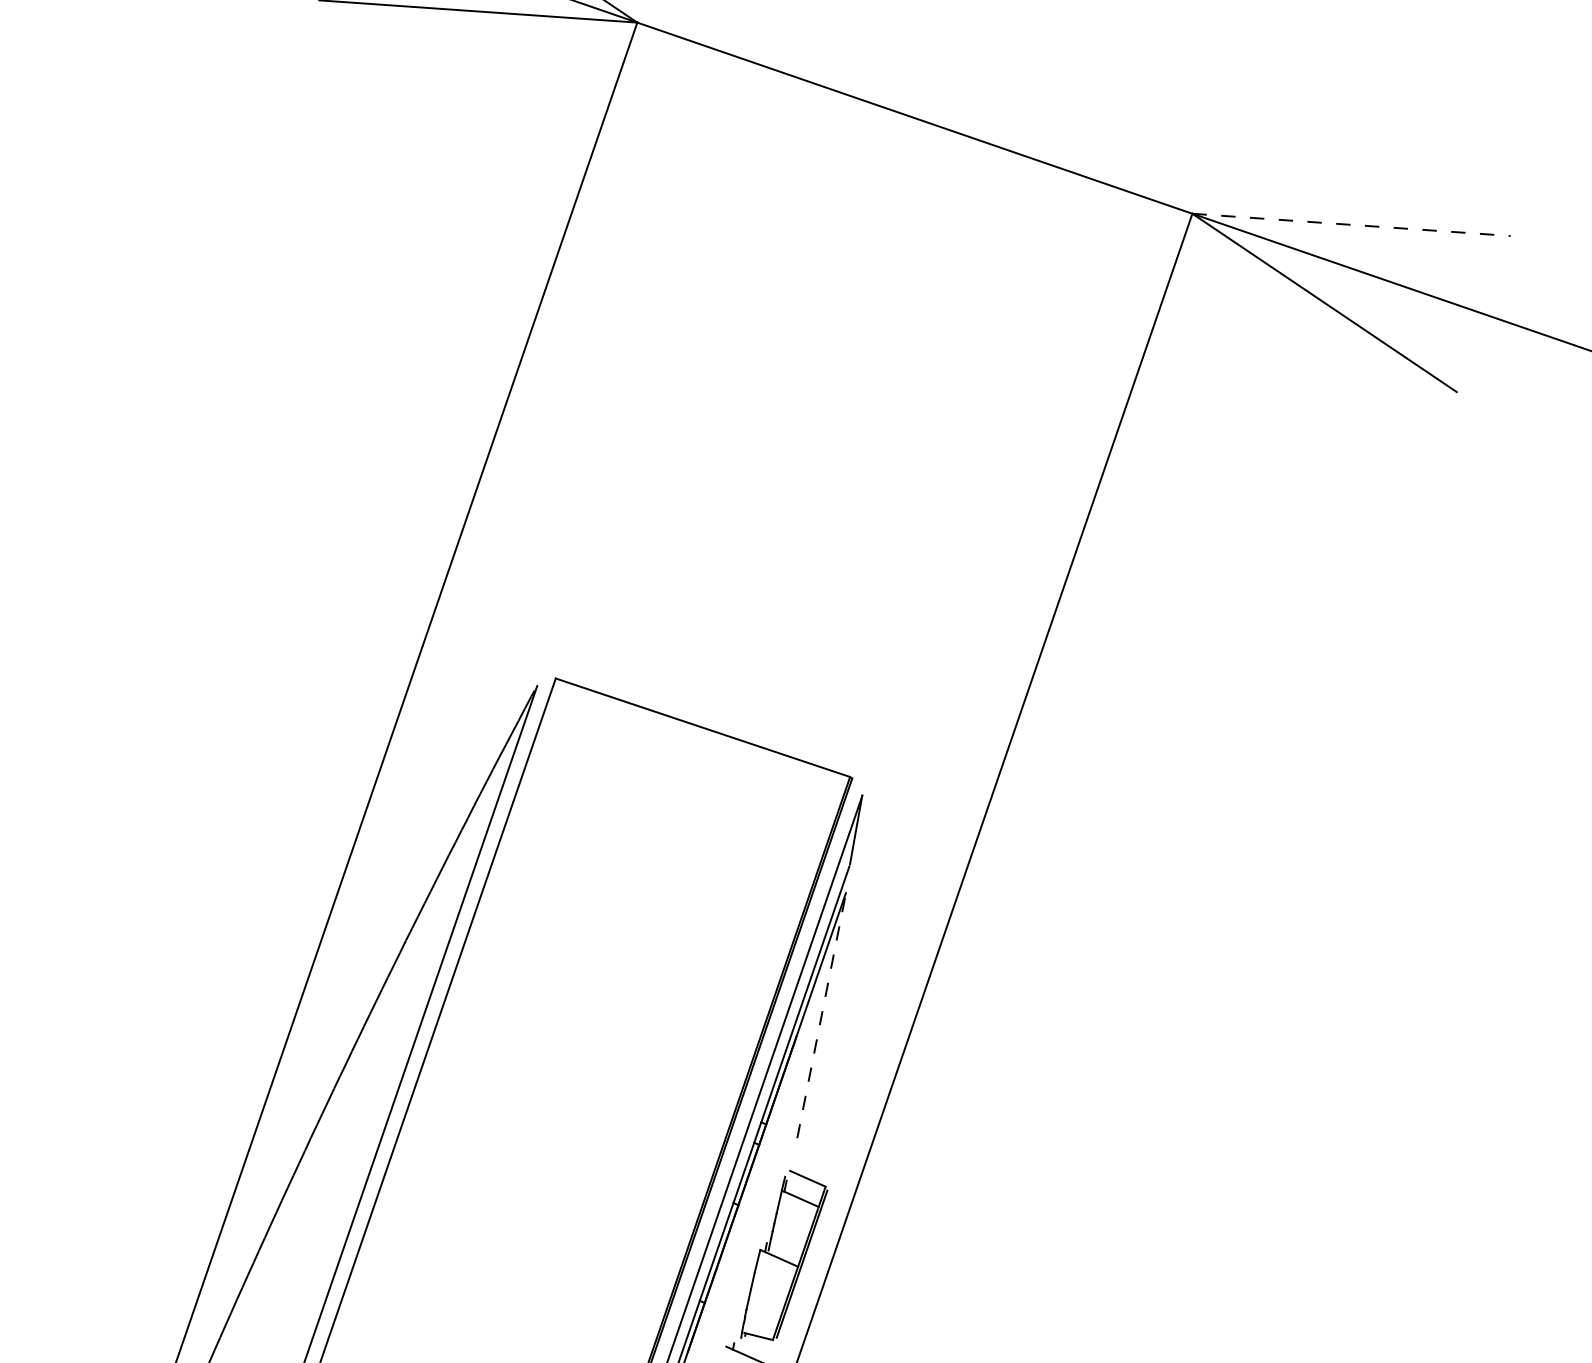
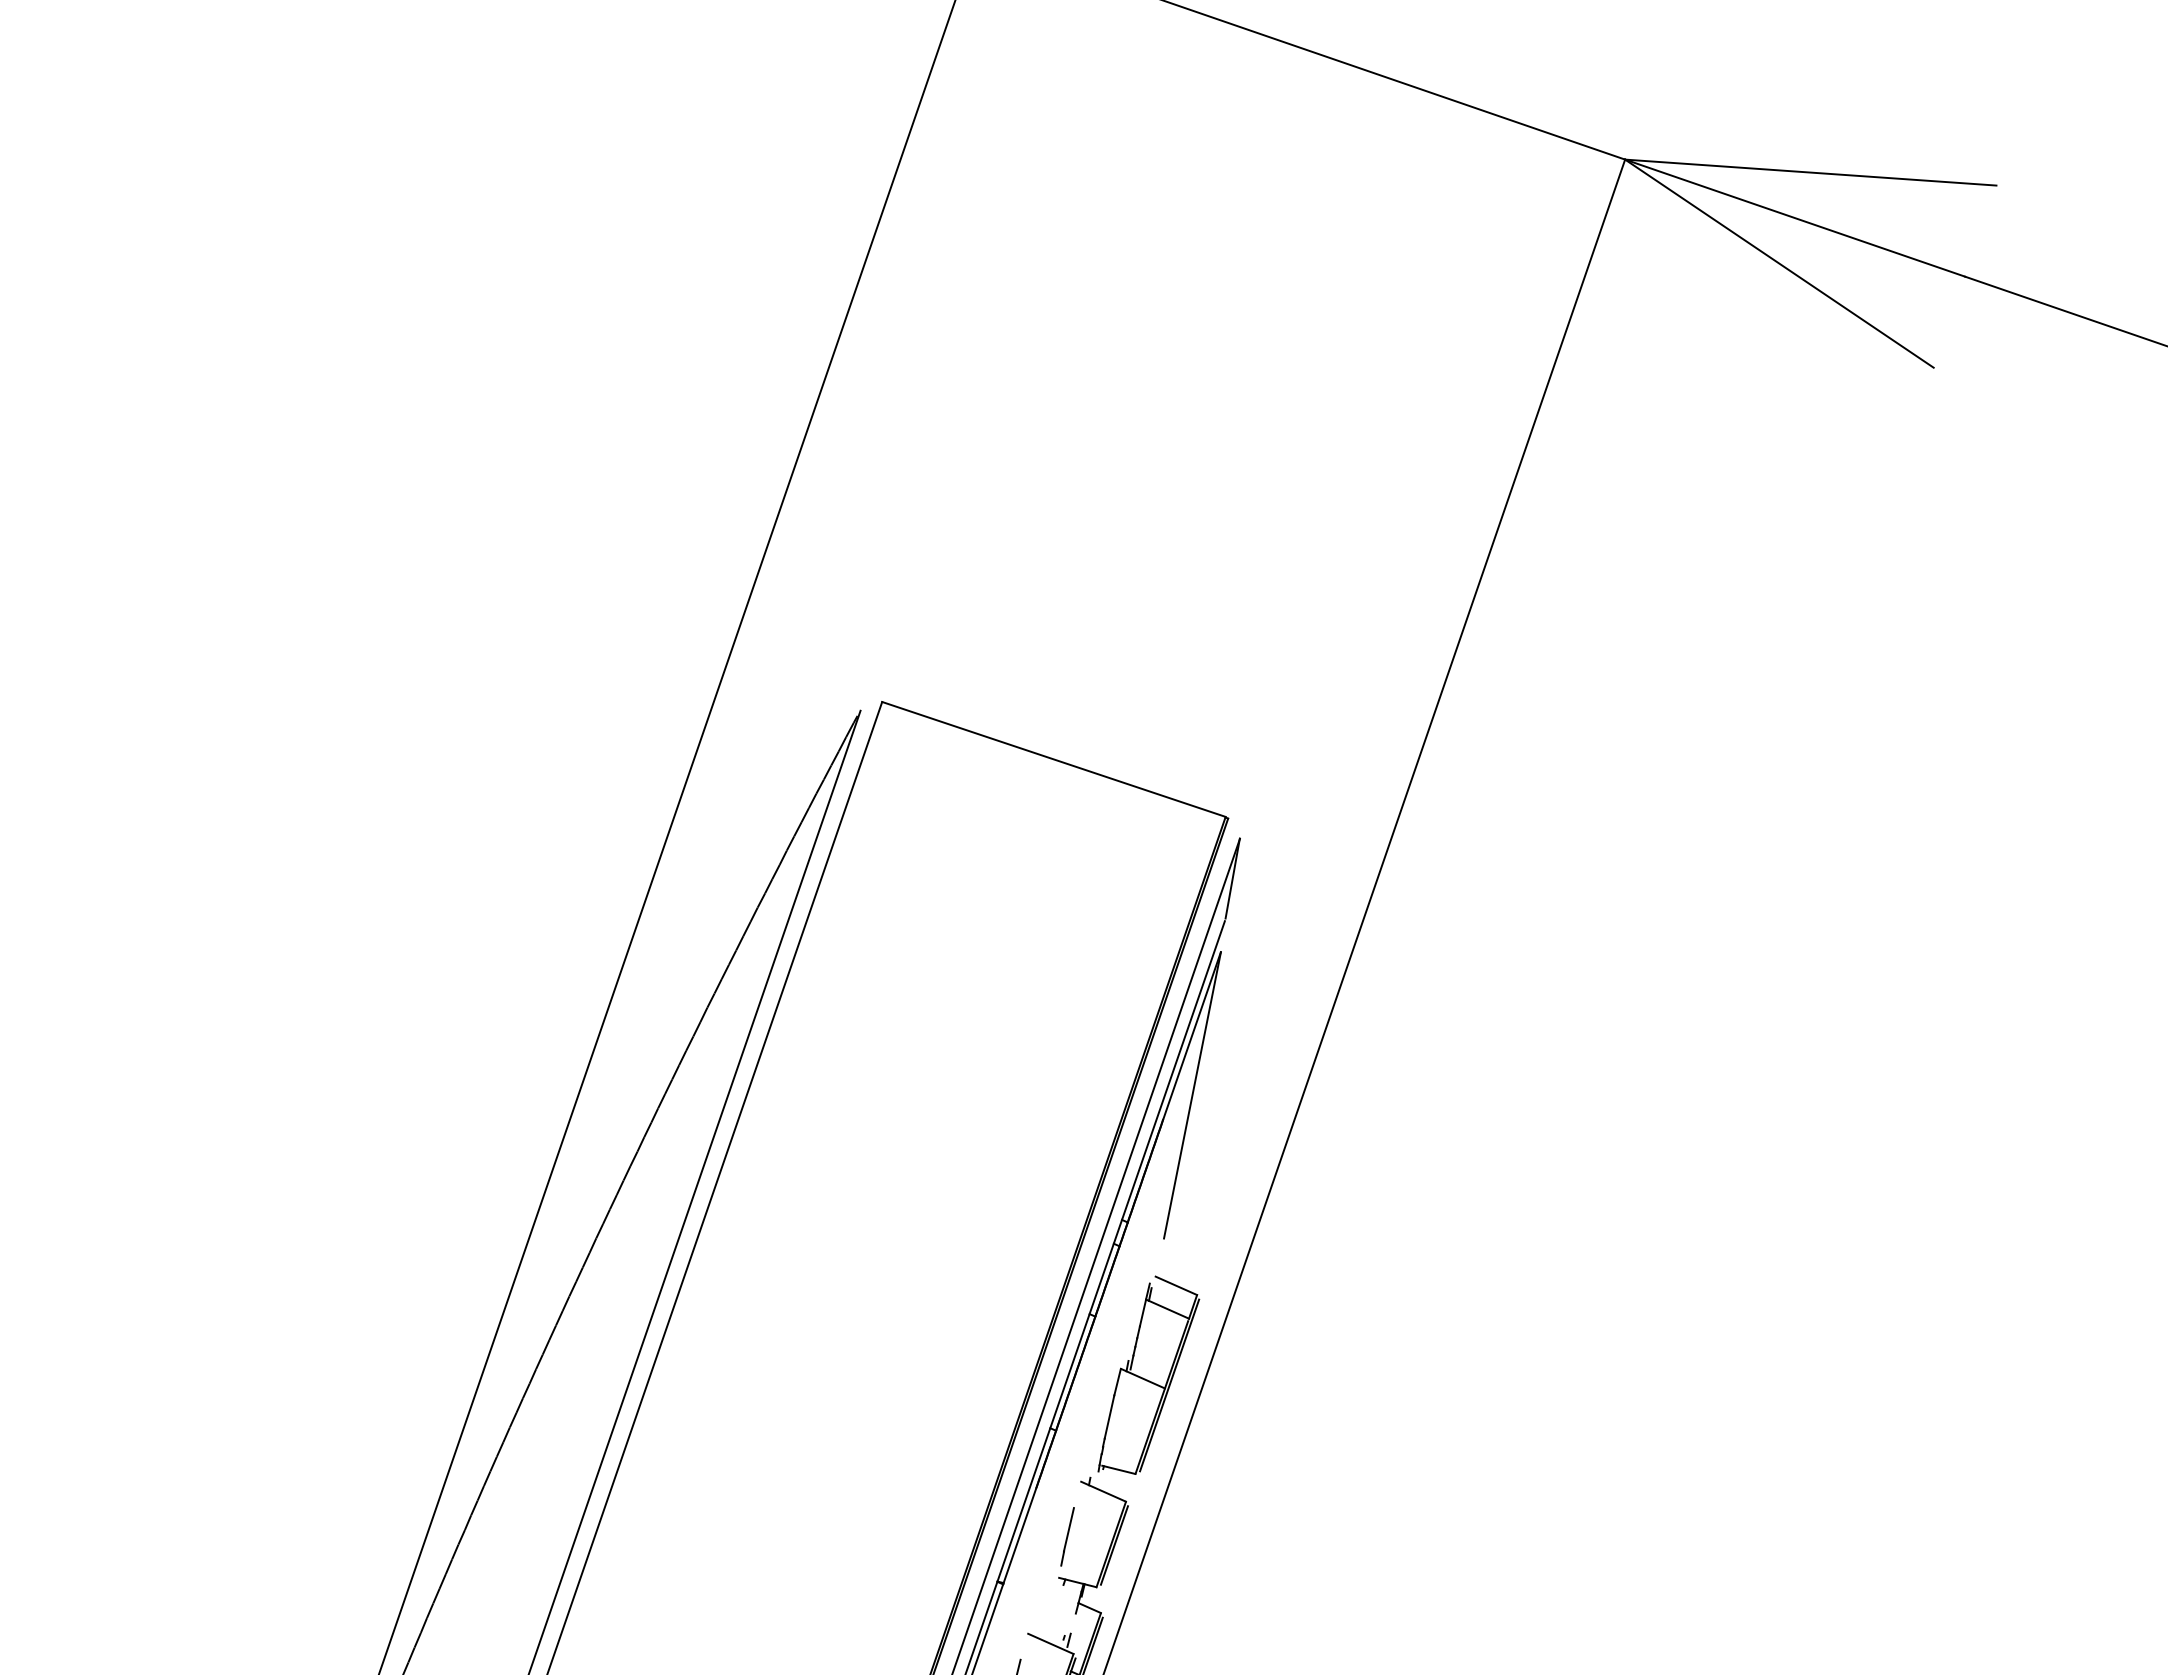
line: (1352, 224) -> (1811, 172), dashed -> solid
line: (821, 1014) -> (1192, 1094), dashed -> solid

